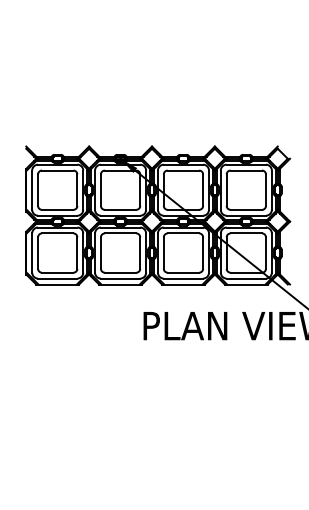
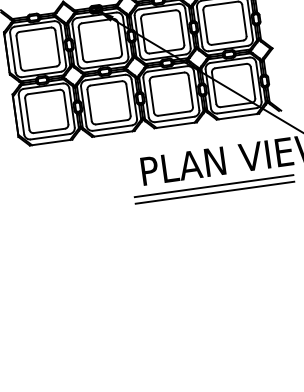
line: (213, 350) -> (214, 186), added
line: (213, 356) -> (215, 192), added

